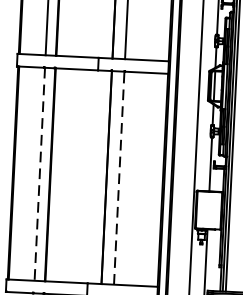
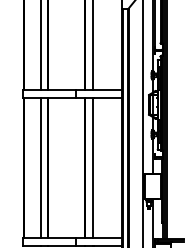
line: (40, 174) -> (41, 168), dashed -> solid
line: (119, 178) -> (93, 168), dashed -> solid

